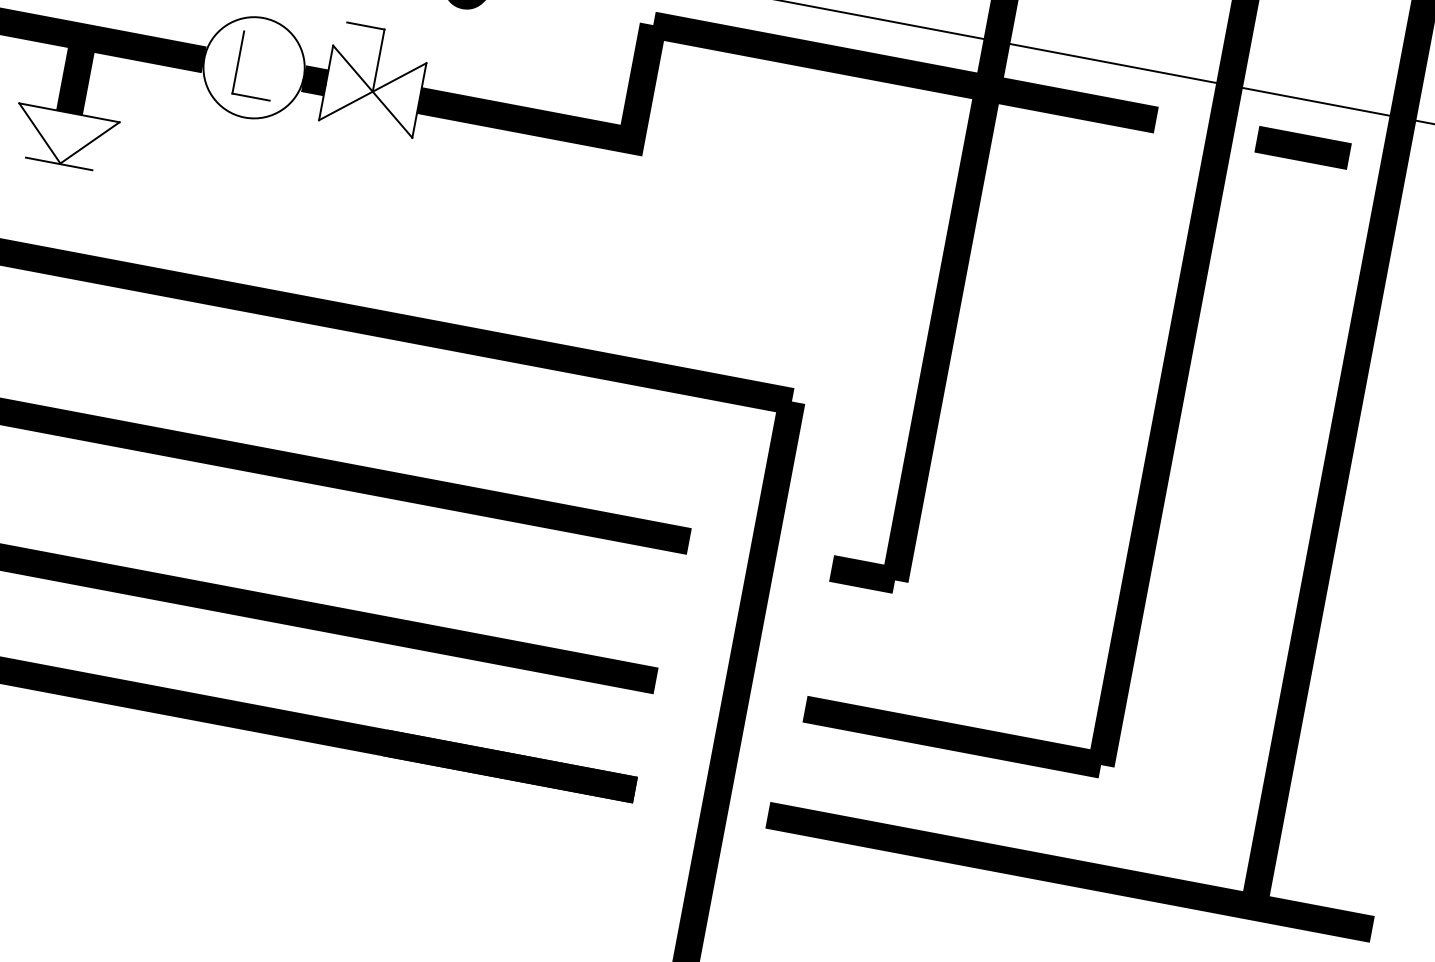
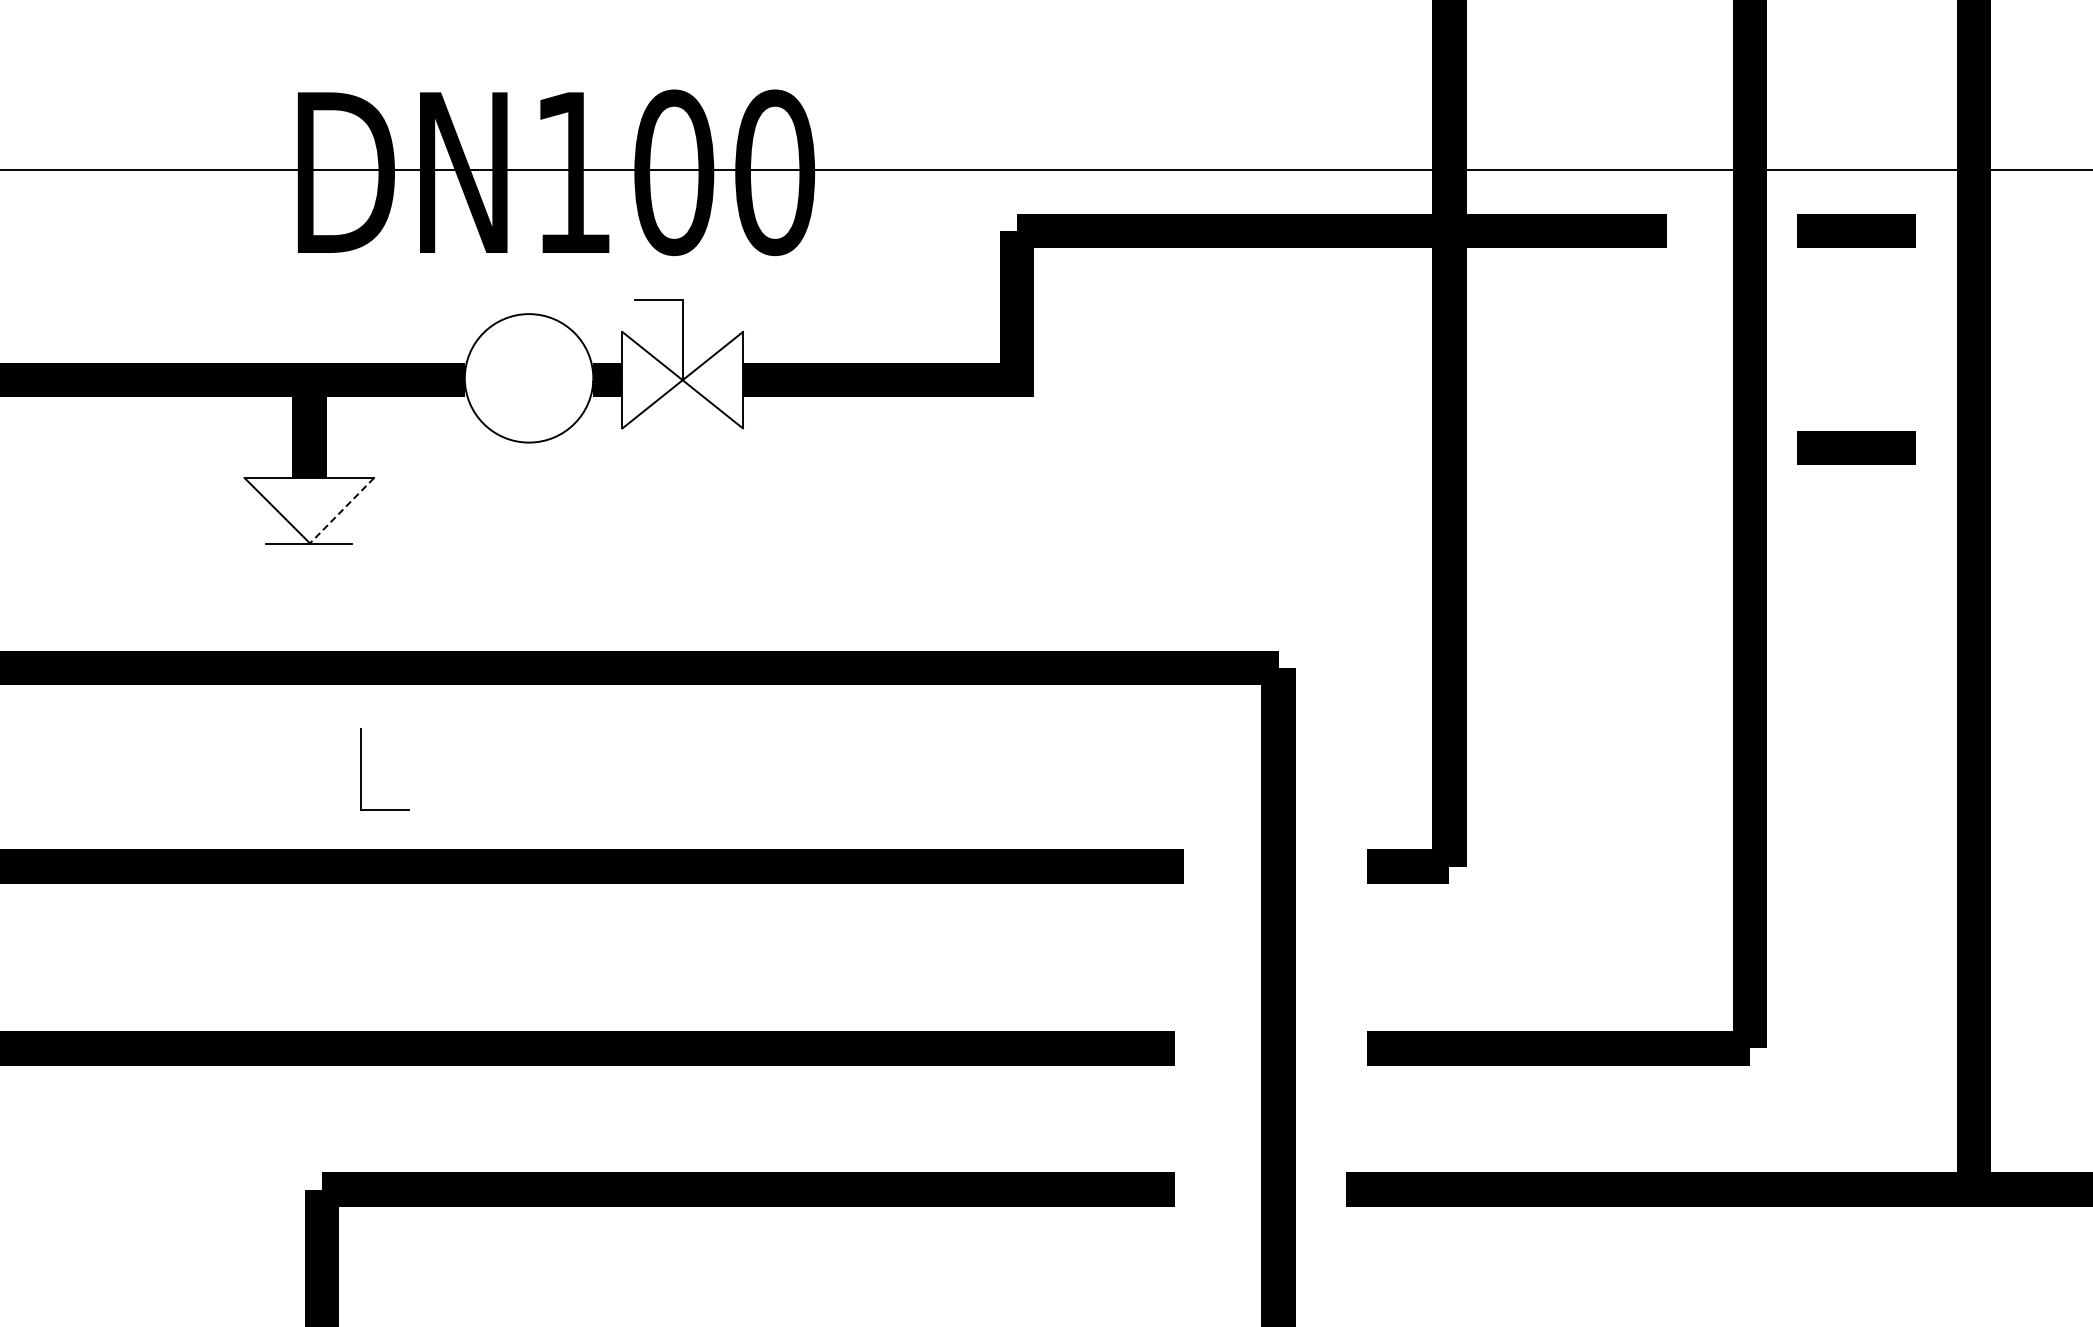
part: (238, 62) -> (361, 769), moved
line: (90, 142) -> (342, 510), solid -> dashed
line: (1271, 315) -> (1856, 447), added

